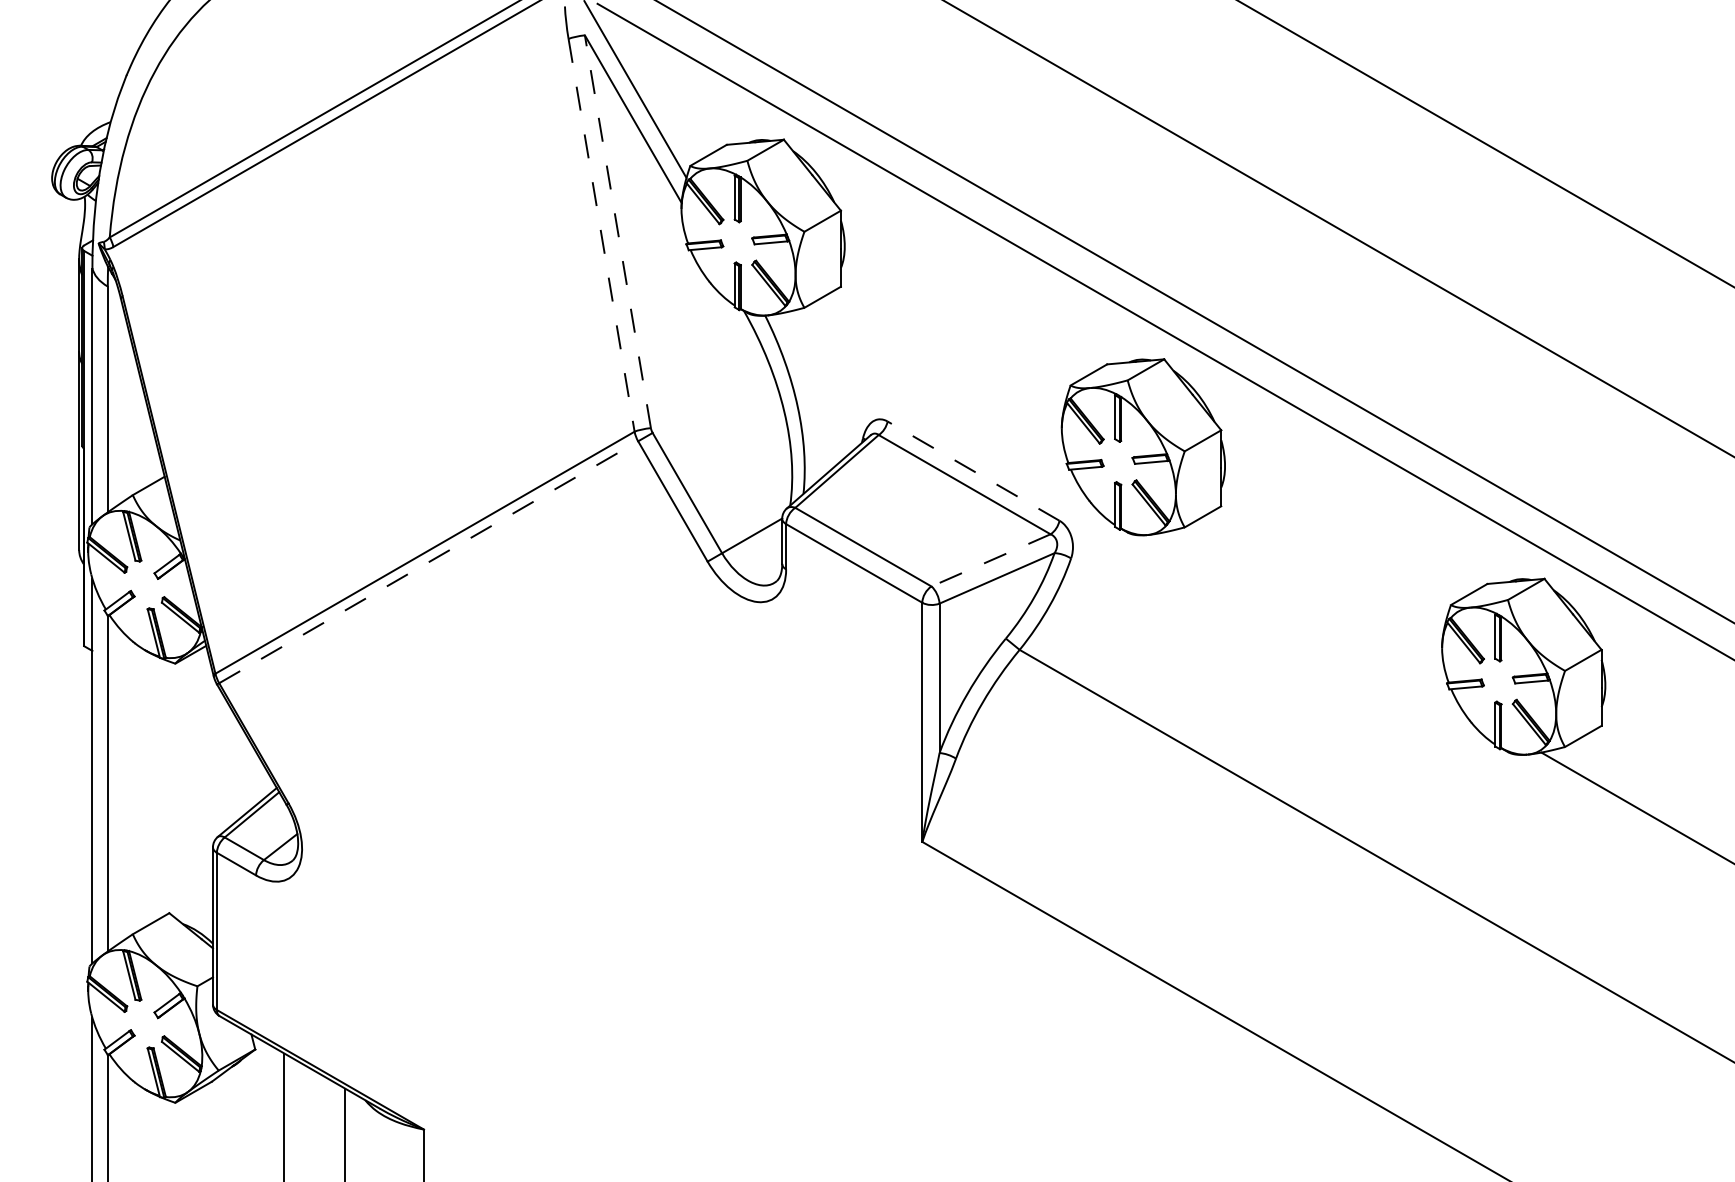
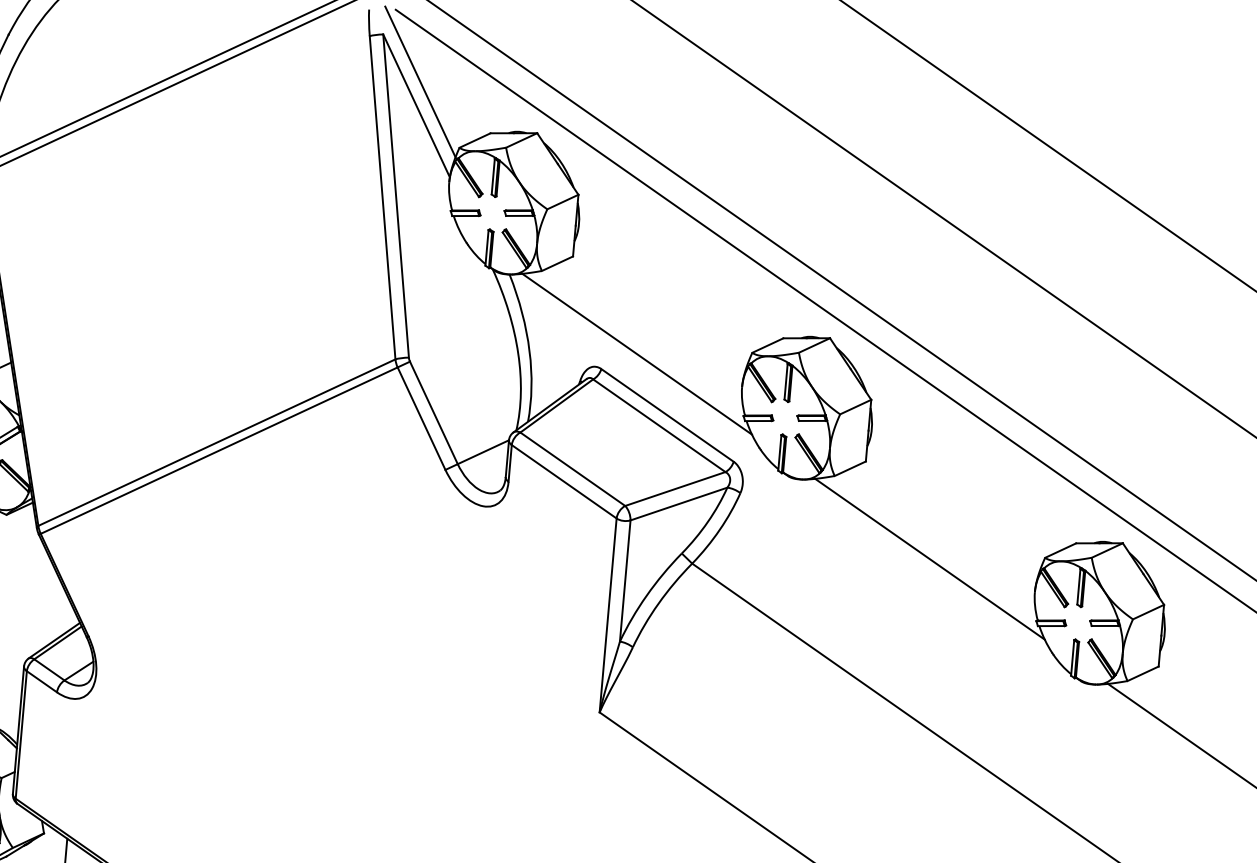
line: (617, 231) -> (395, 195), dashed -> solid
line: (601, 235) -> (382, 197), dashed -> solid
line: (929, 399) -> (636, 354), added
line: (973, 470) -> (667, 414), dashed -> solid
line: (991, 560) -> (675, 489), dashed -> solid
line: (428, 562) -> (219, 450), dashed -> solid
line: (1310, 619) -> (930, 559), added

